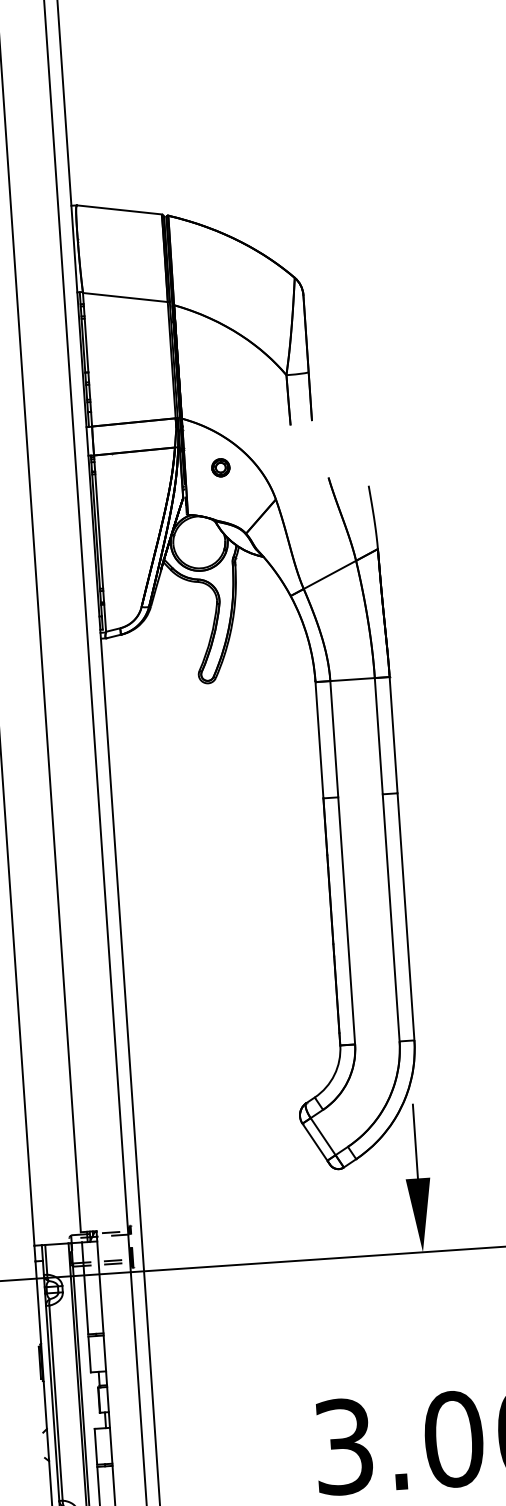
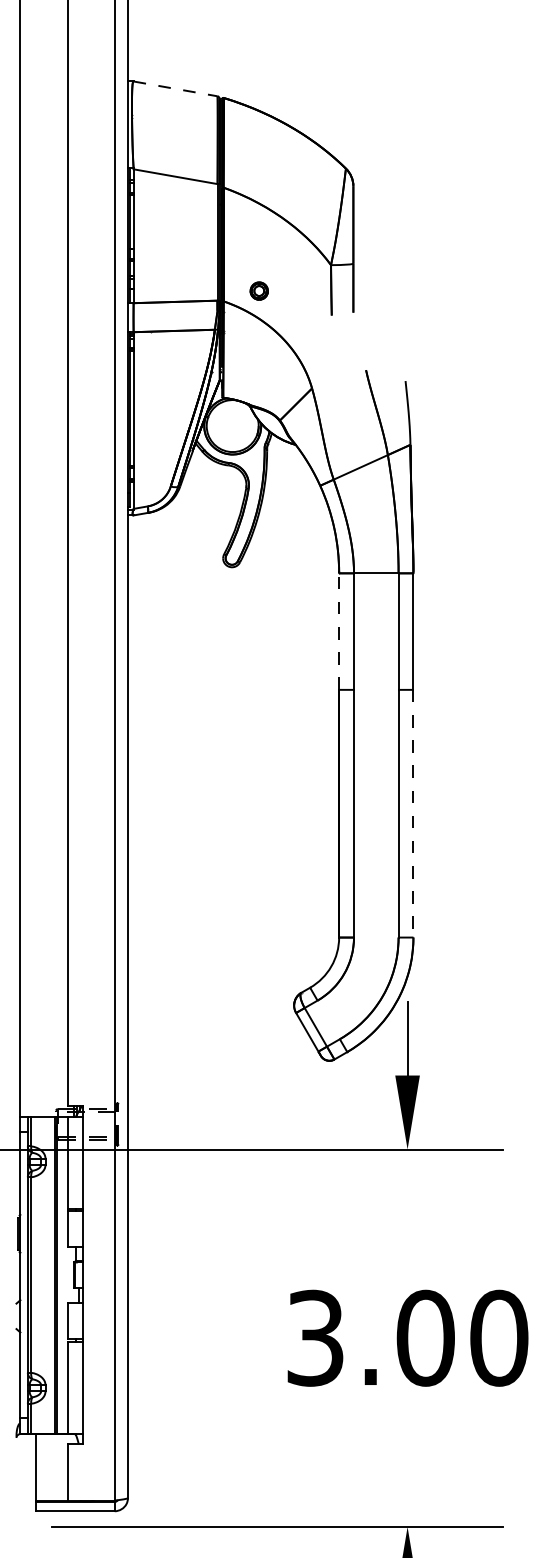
line: (119, 209) -> (175, 88), solid -> dashed
part: (220, 467) -> (258, 290), moved
line: (319, 740) -> (339, 631), solid -> dashed
line: (406, 916) -> (413, 813), solid -> dashed

